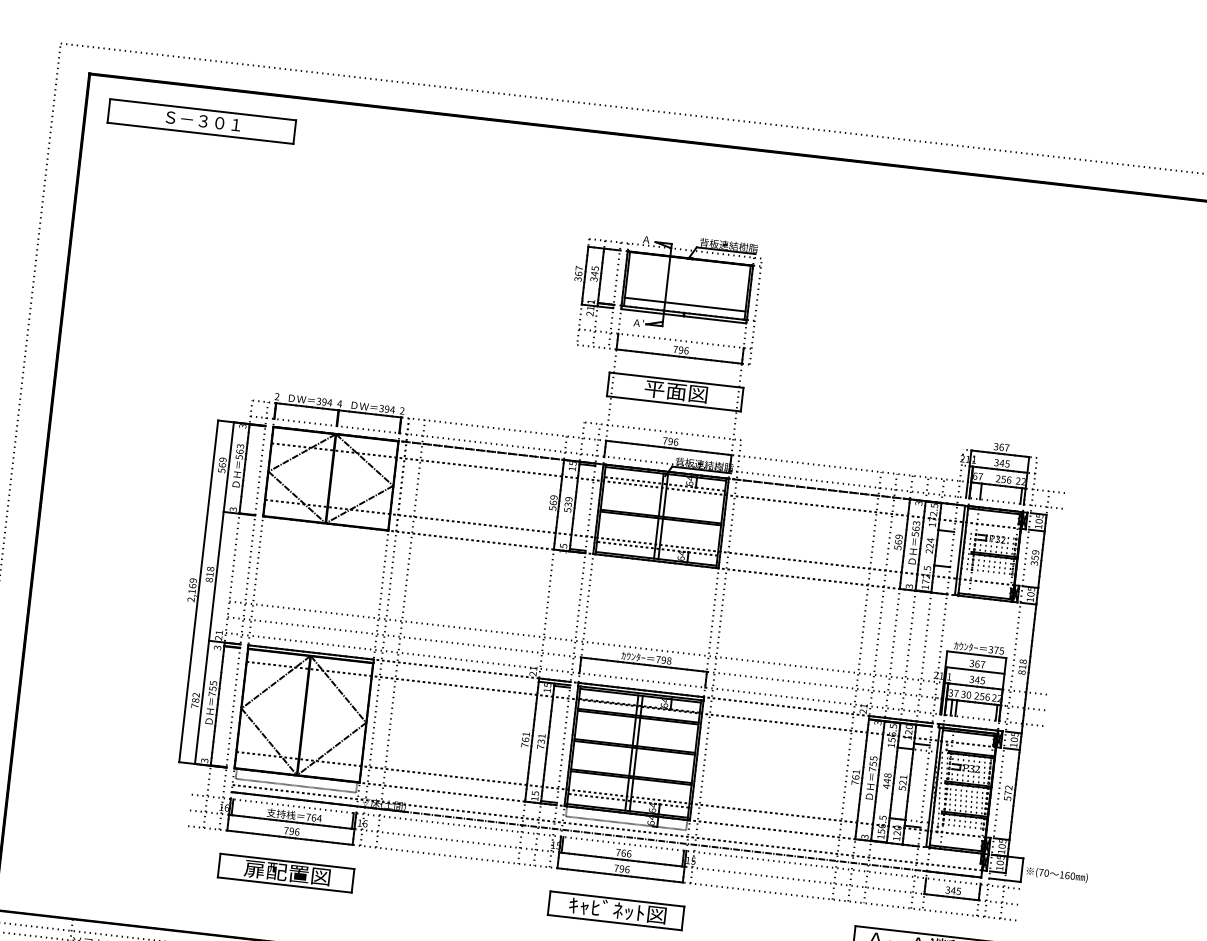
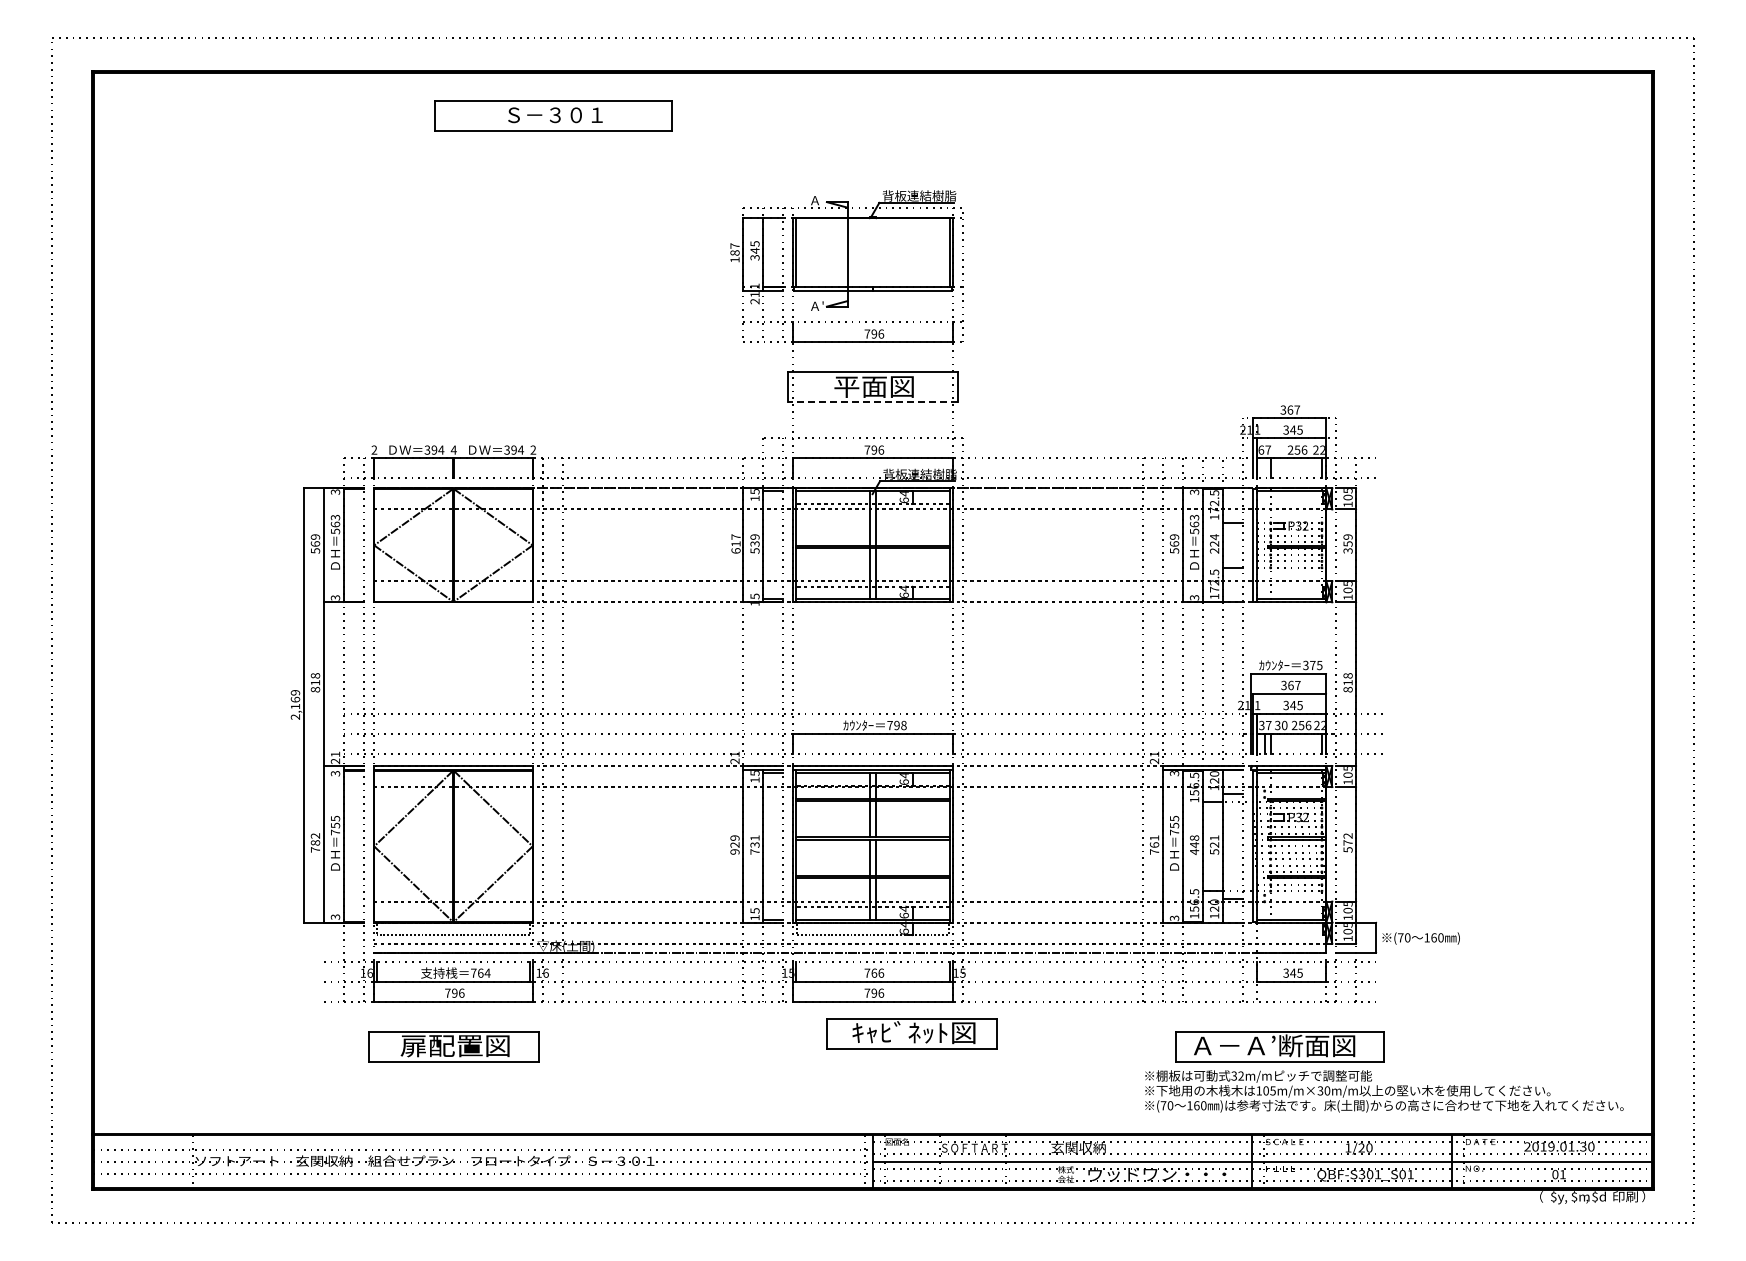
part: (201, 121) -> (553, 115), moved
text: (577, 276) -> (734, 256), 367 -> 187
line: (684, 304) -> (872, 276), removed
line: (673, 403) -> (872, 402), solid -> dashed
text: (553, 502) -> (735, 543), 569 -> 617
text: (525, 739) -> (734, 844), 761 -> 929
part: (615, 910) -> (911, 1033), moved

